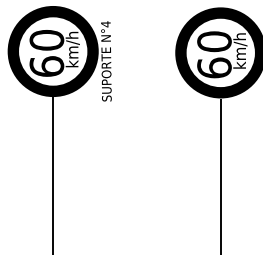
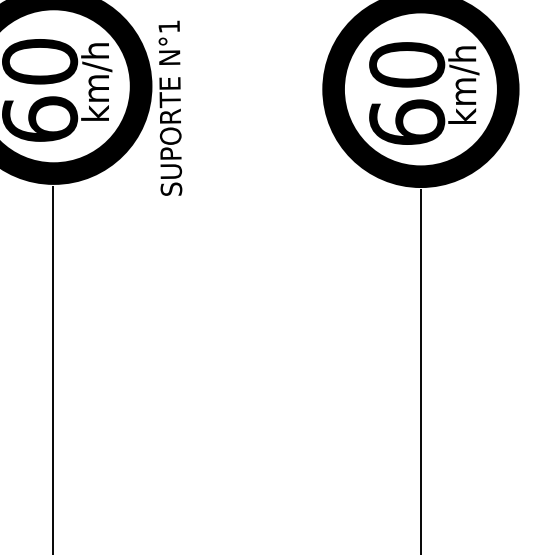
text: (105, 24) -> (168, 27), N°4 -> N°1

